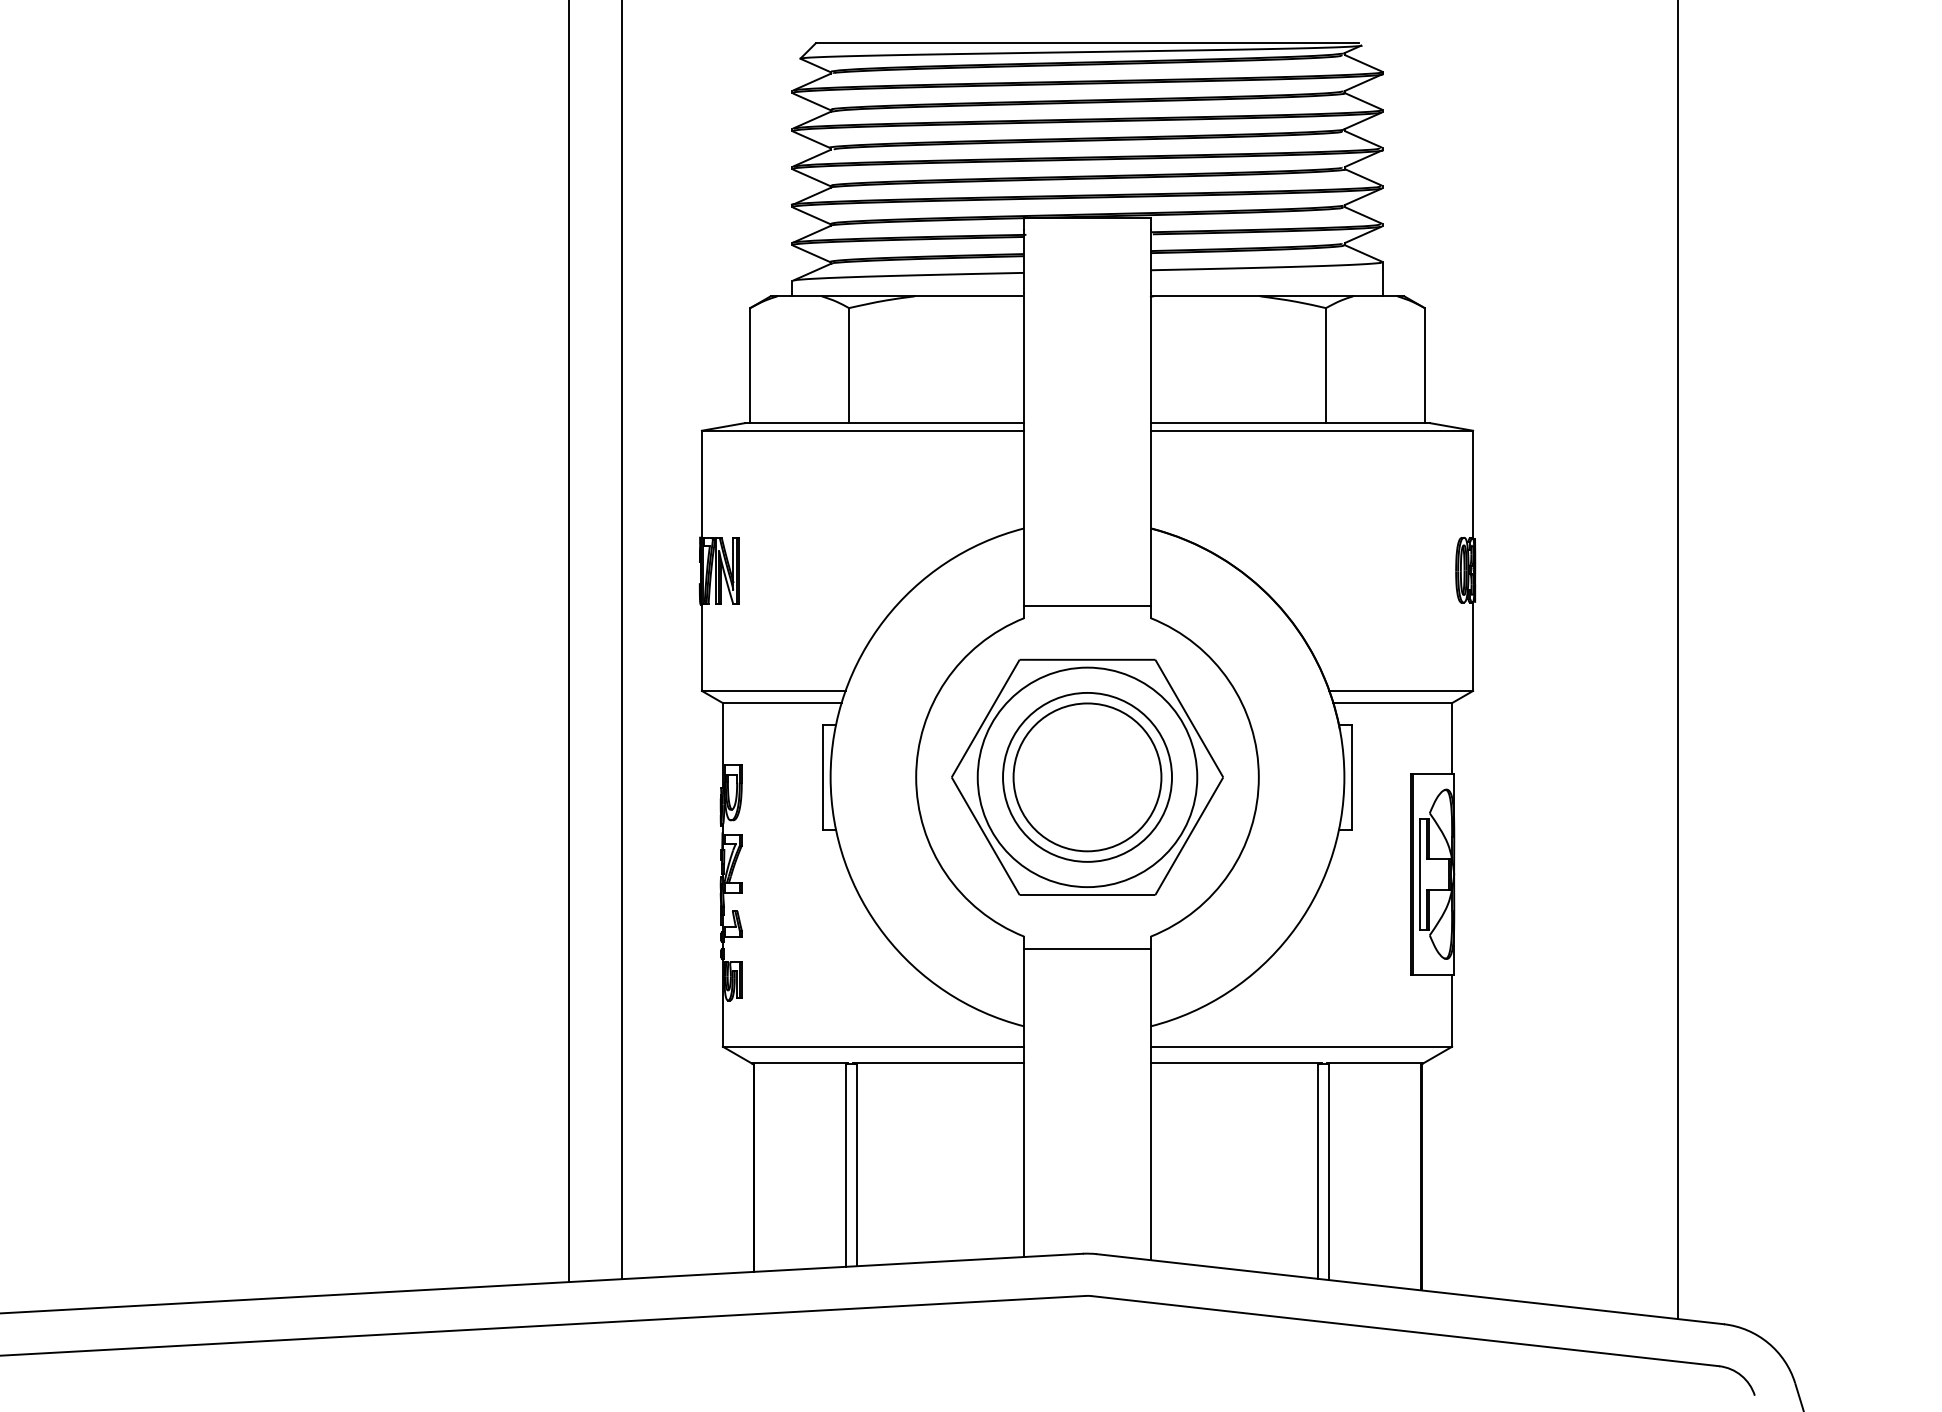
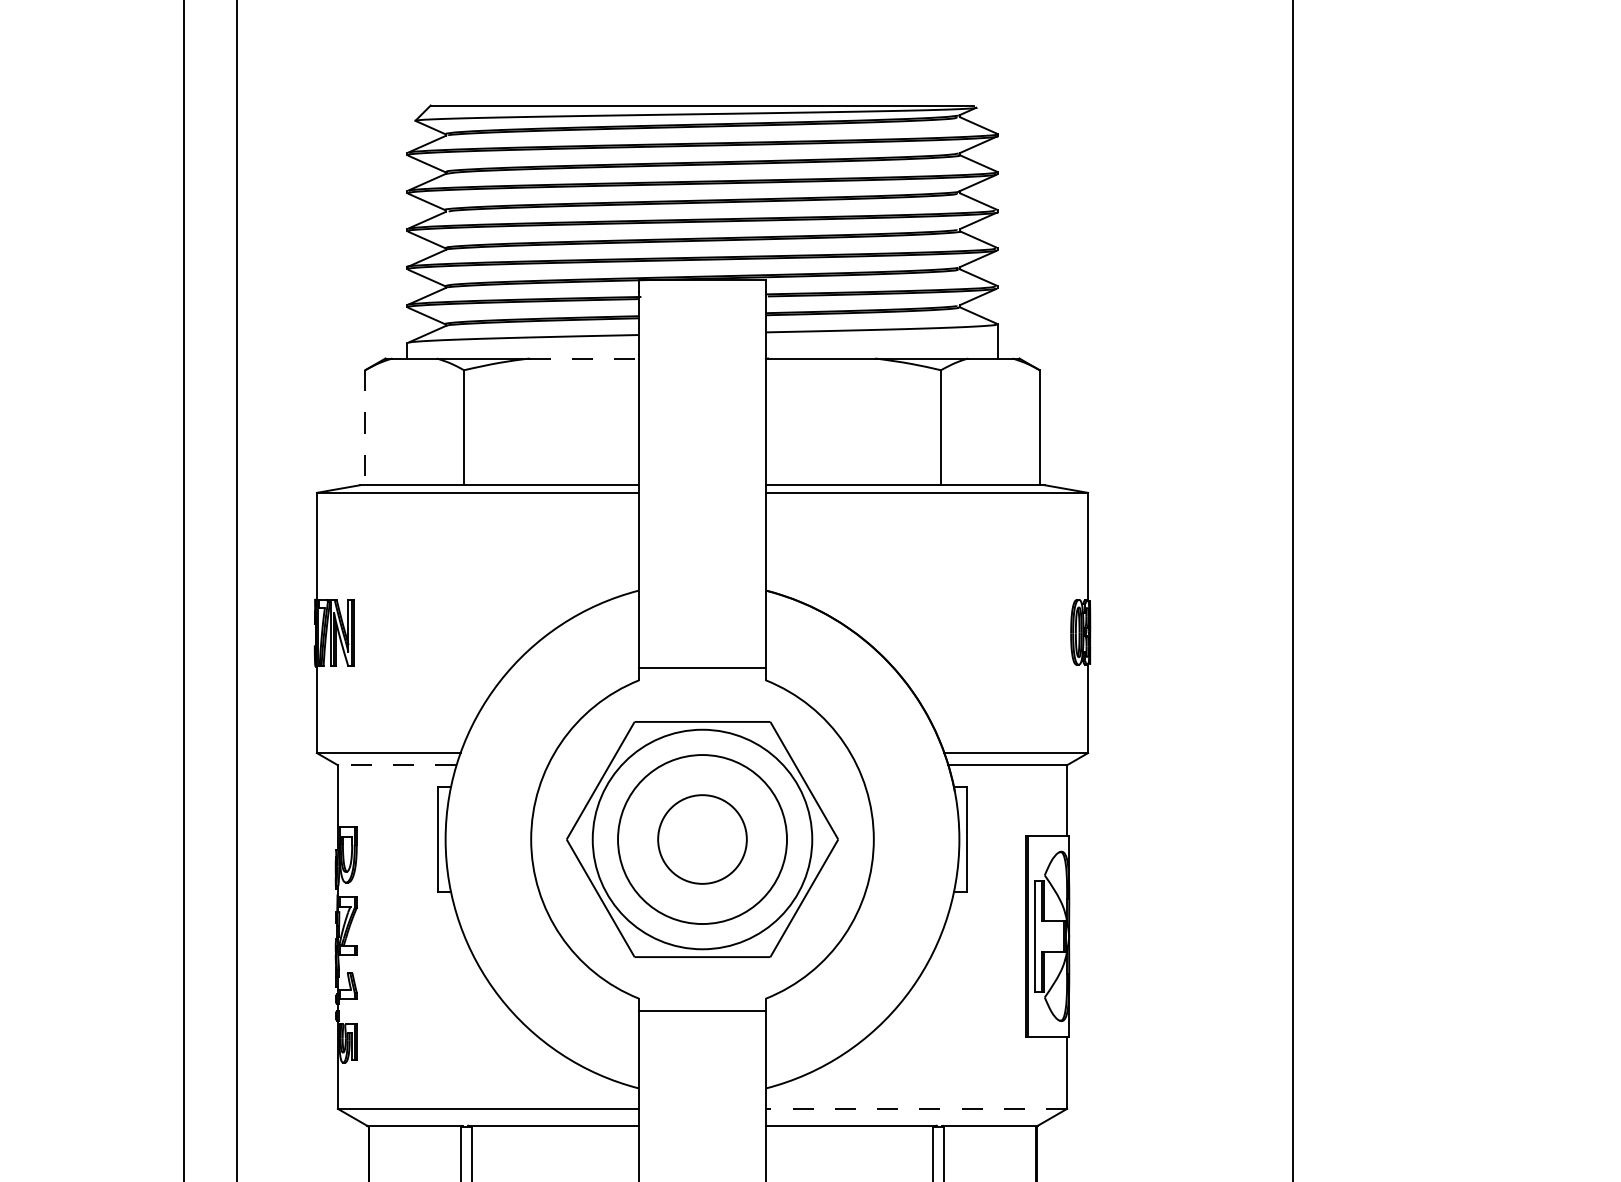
line: (968, 296) -> (583, 358), solid -> dashed
line: (750, 365) -> (365, 427), solid -> dashed
line: (781, 703) -> (396, 765), solid -> dashed
circle: (1087, 777) -> (702, 839), size x0.6
line: (1301, 1046) -> (916, 1108), solid -> dashed

